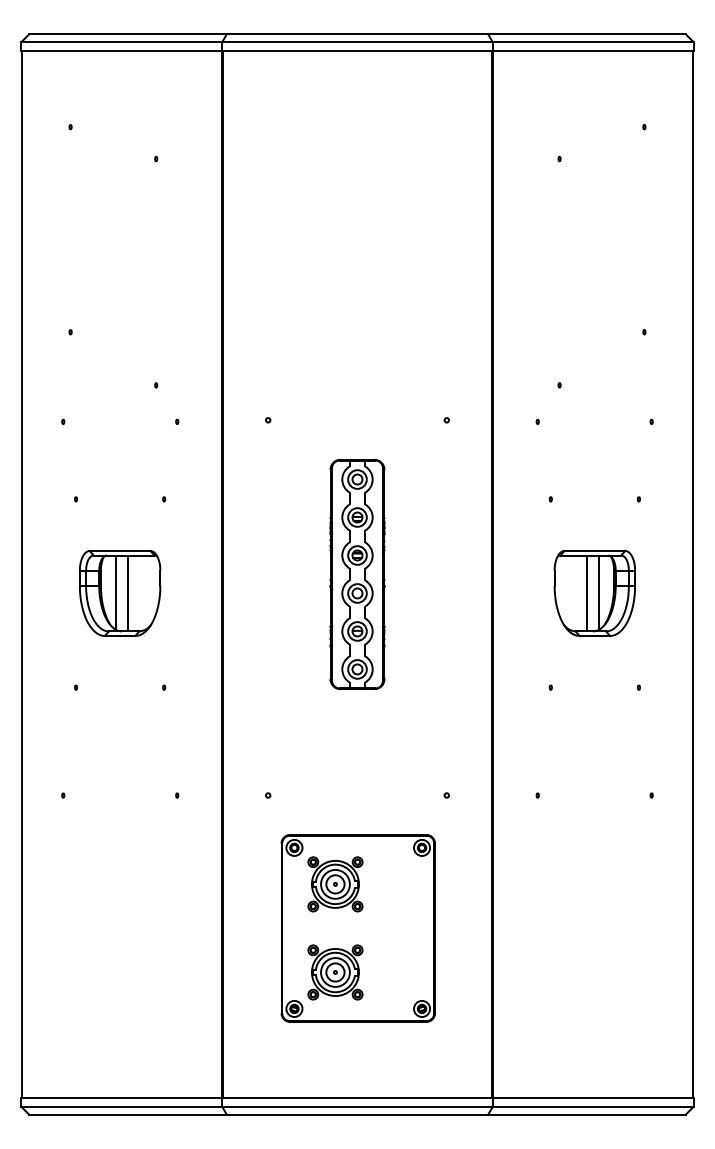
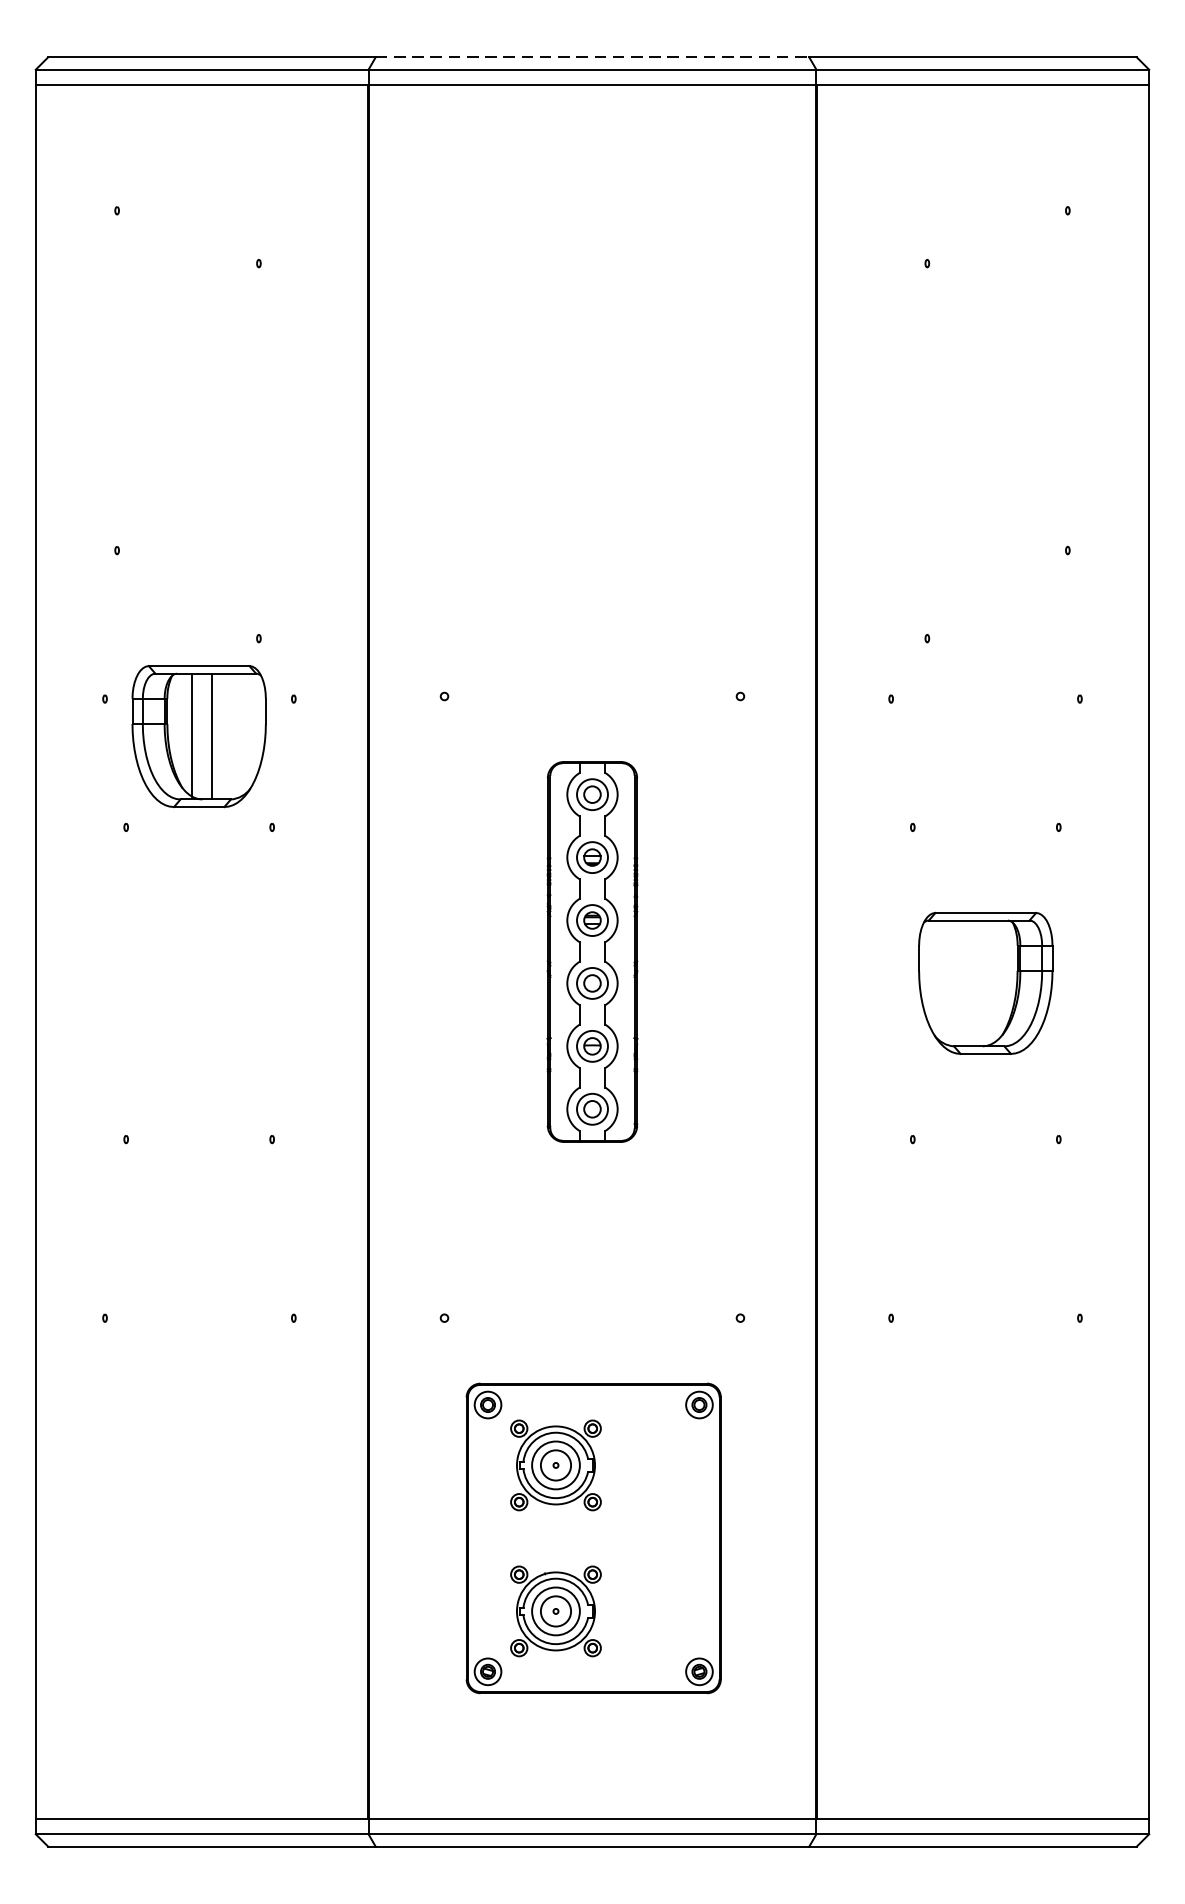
line: (357, 34) -> (592, 57), solid -> dashed
line: (599, 592) -> (993, 981), removed
part: (120, 593) -> (199, 736), moved
line: (587, 593) -> (973, 983), removed

